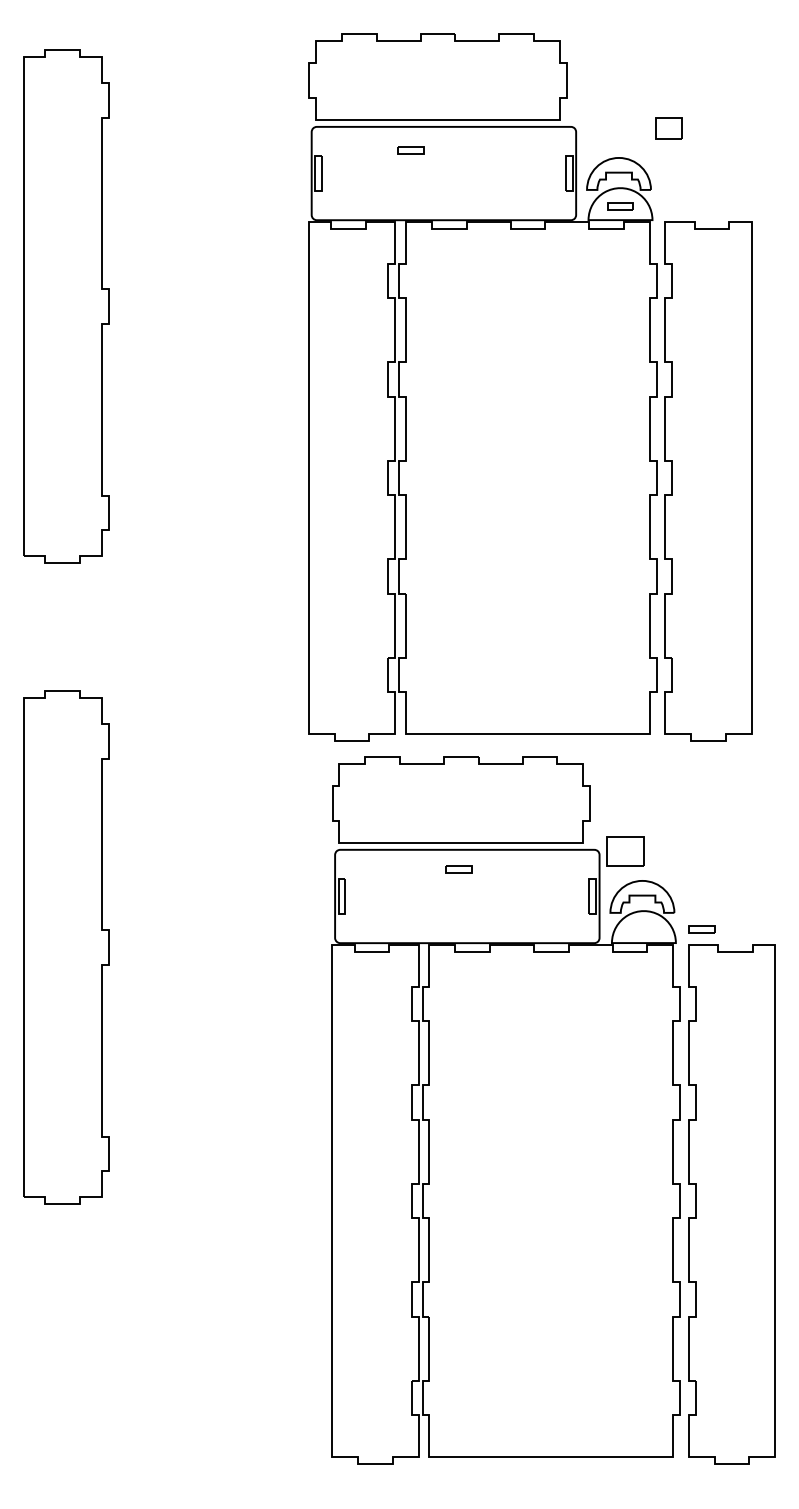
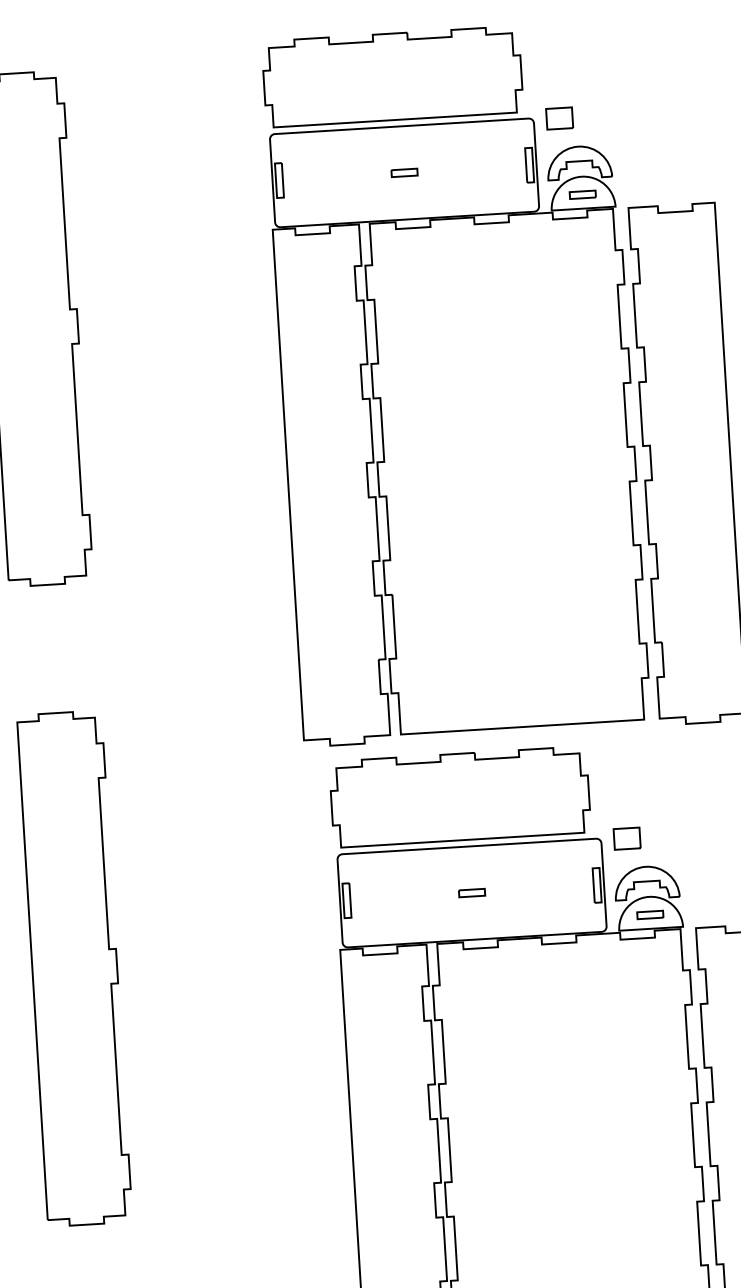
part: (668, 128) -> (559, 118), moved
part: (410, 150) -> (404, 172), moved
part: (625, 851) -> (627, 838), size x0.71
part: (458, 869) -> (471, 893), moved
part: (701, 929) -> (649, 915), moved

